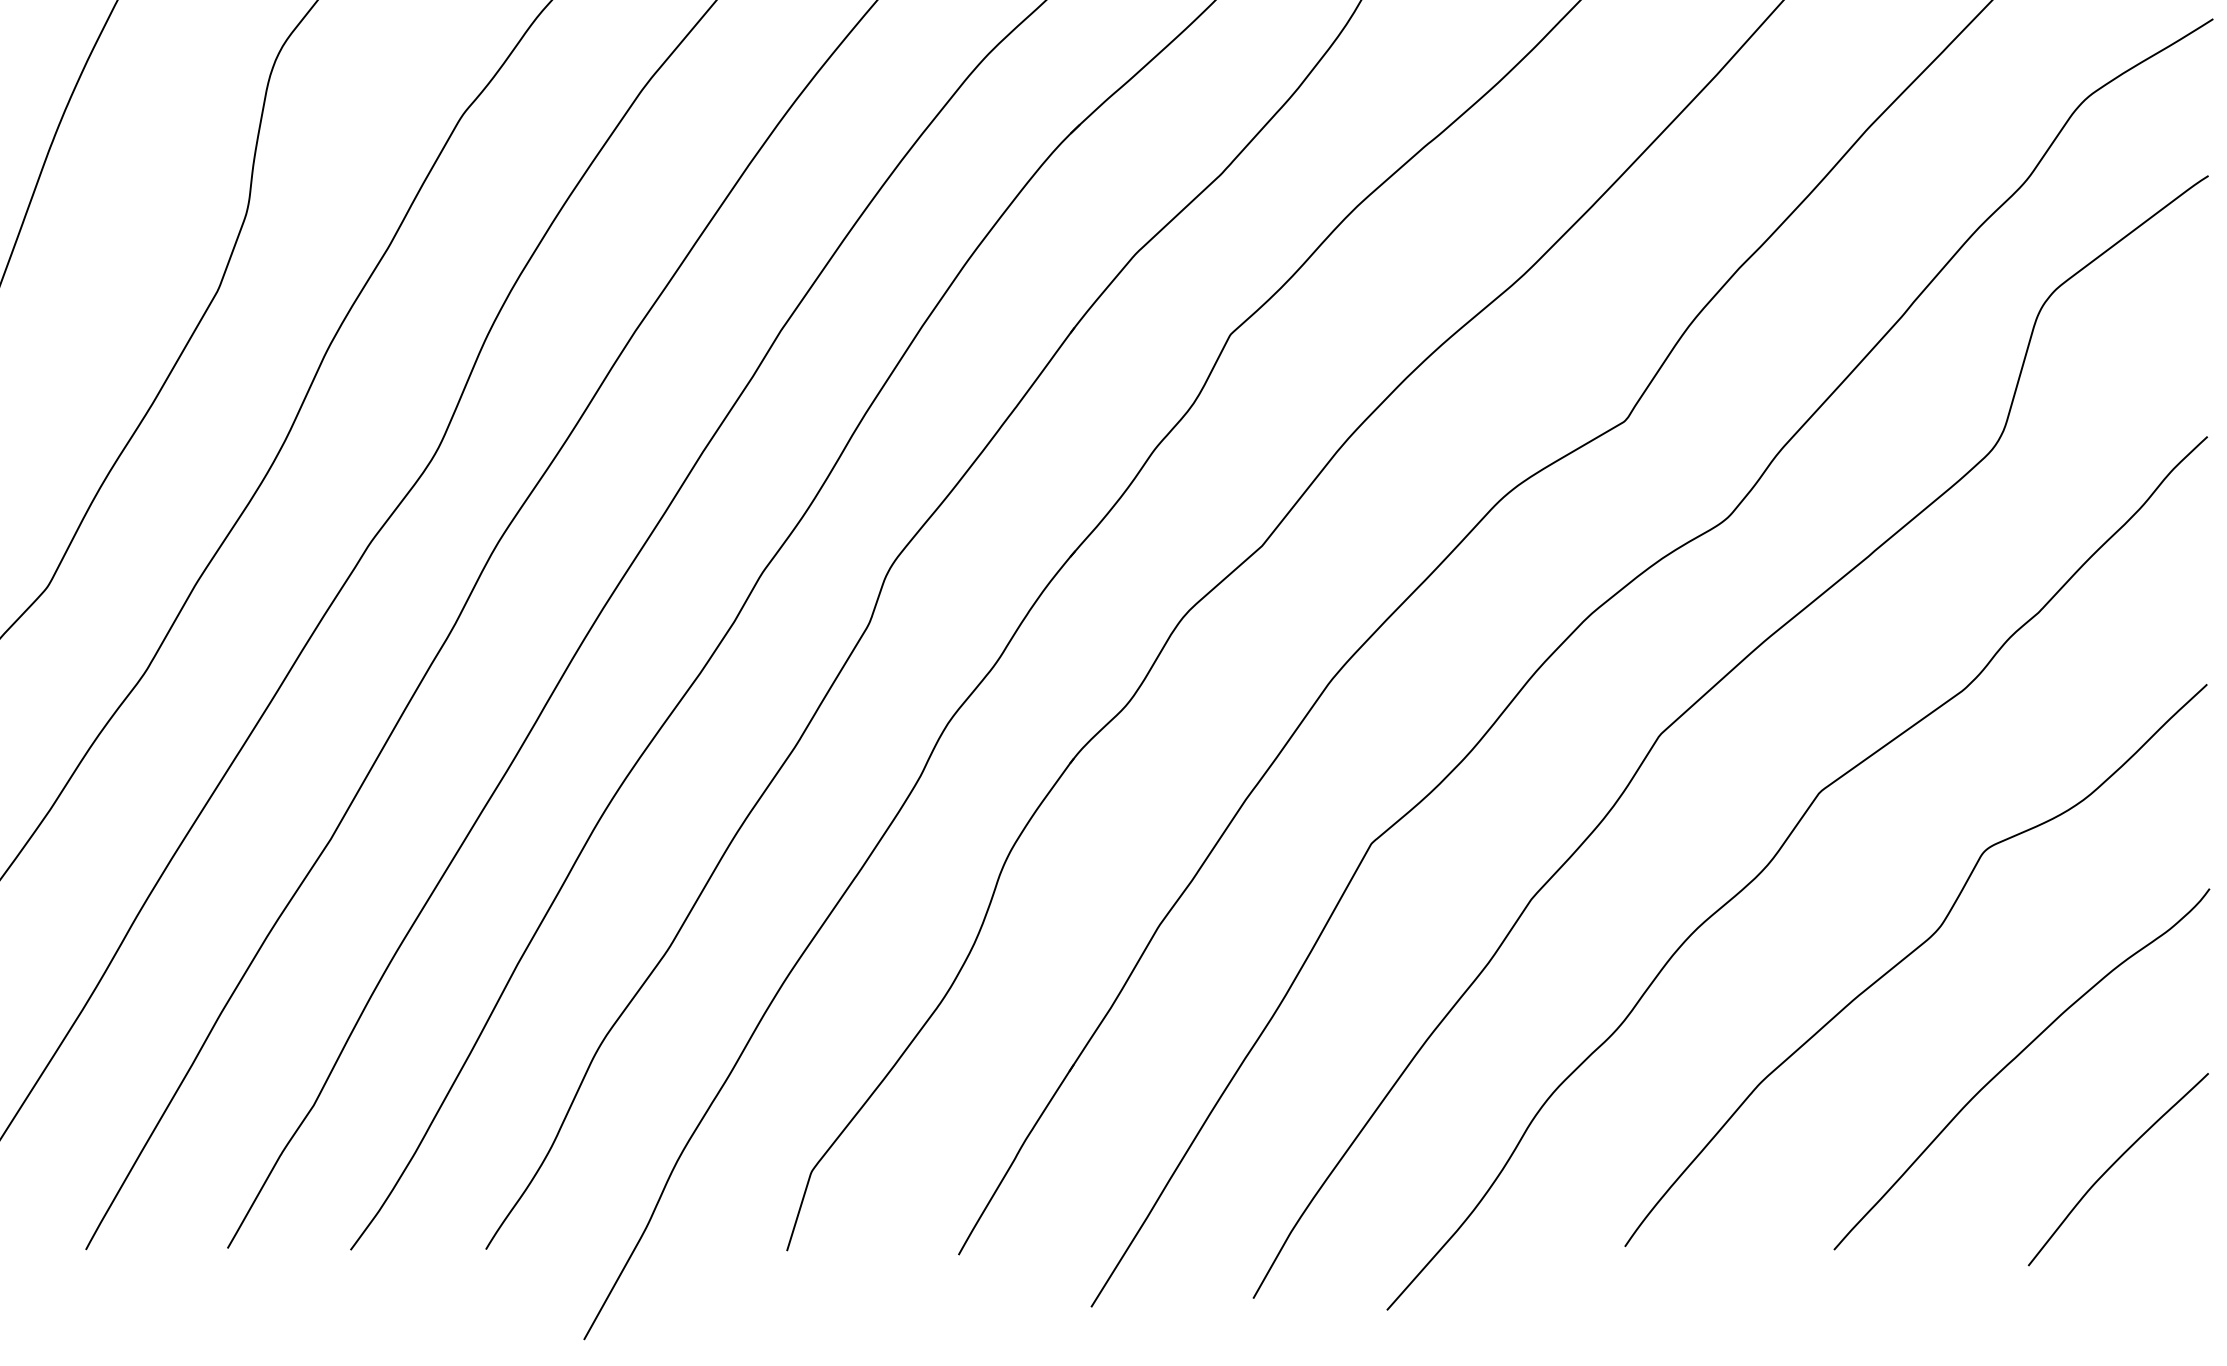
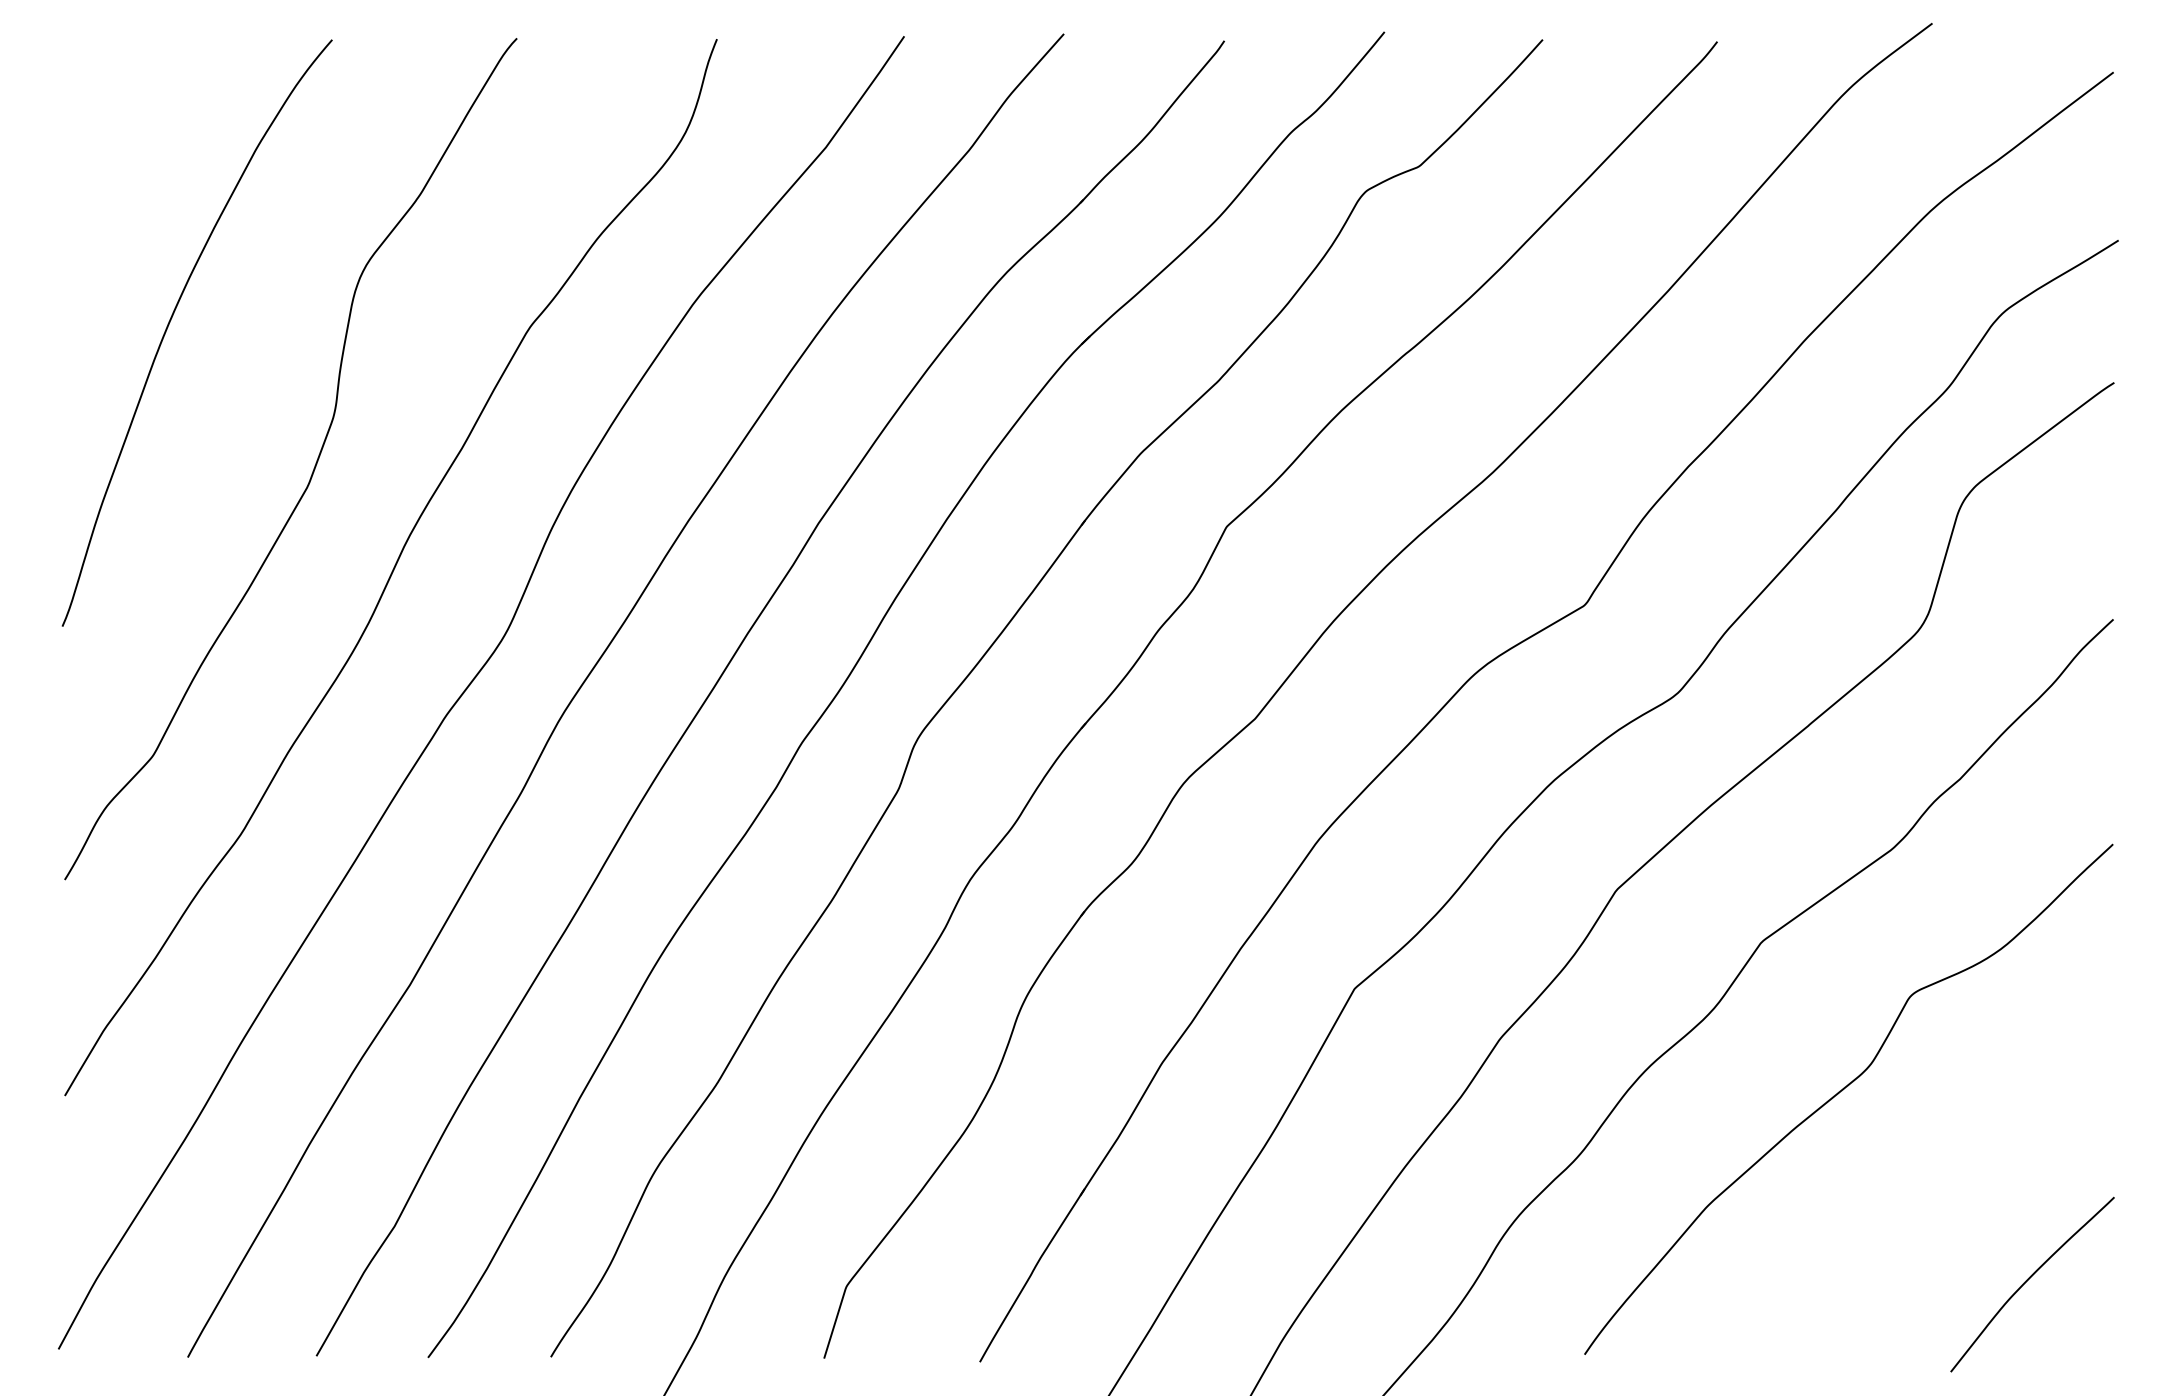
curve: (2015, 1059) -> (1939, 1184), removed

